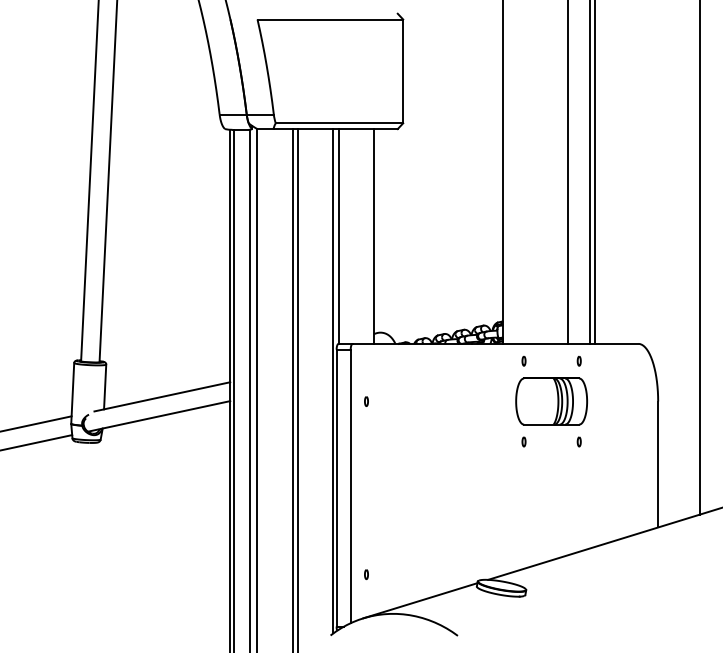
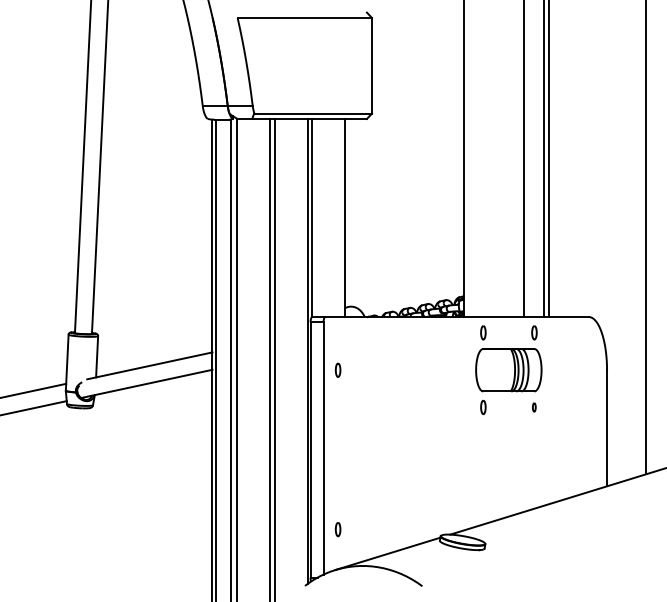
part: (523, 361) -> (482, 333), size x1.6
part: (578, 361) -> (533, 333), size x1.6
part: (366, 401) -> (338, 370), size x1.6
part: (523, 441) -> (482, 407), size x1.6
part: (366, 574) -> (338, 529), size x1.6

